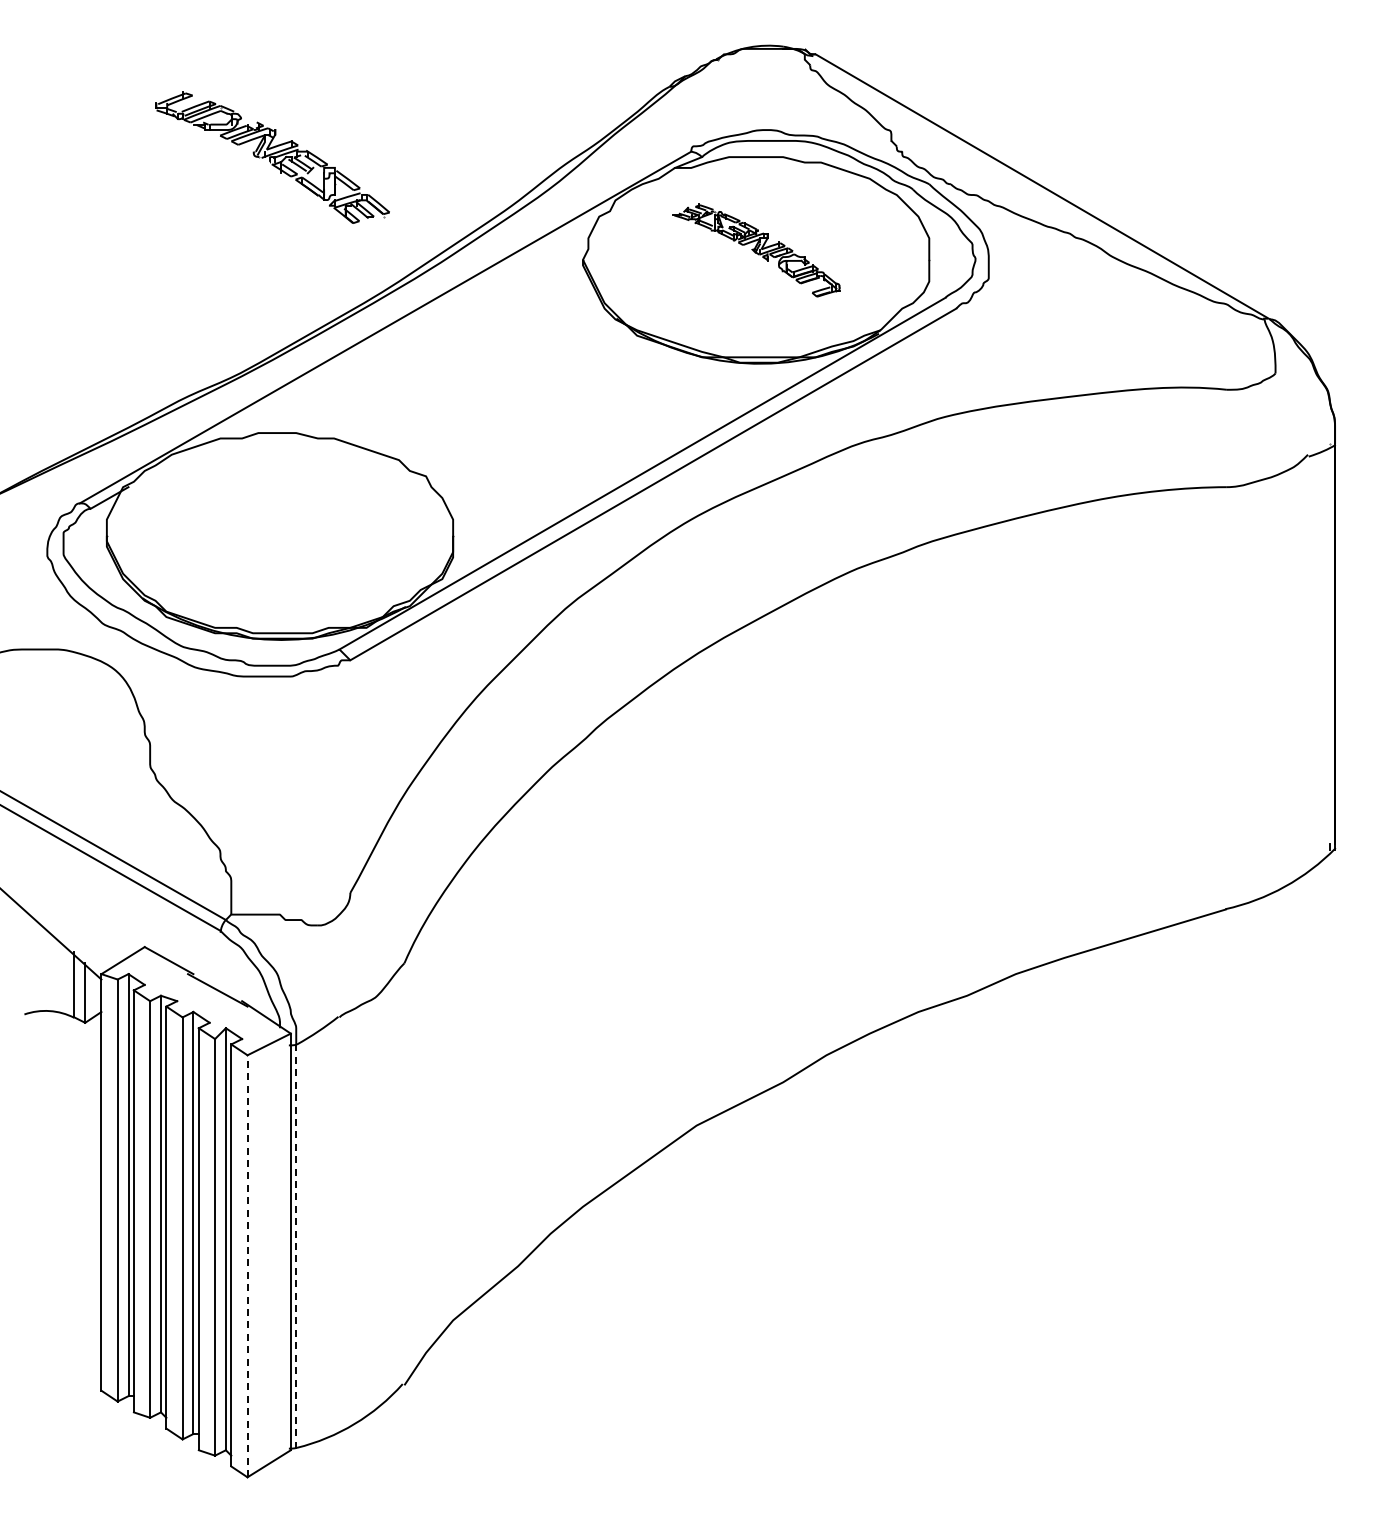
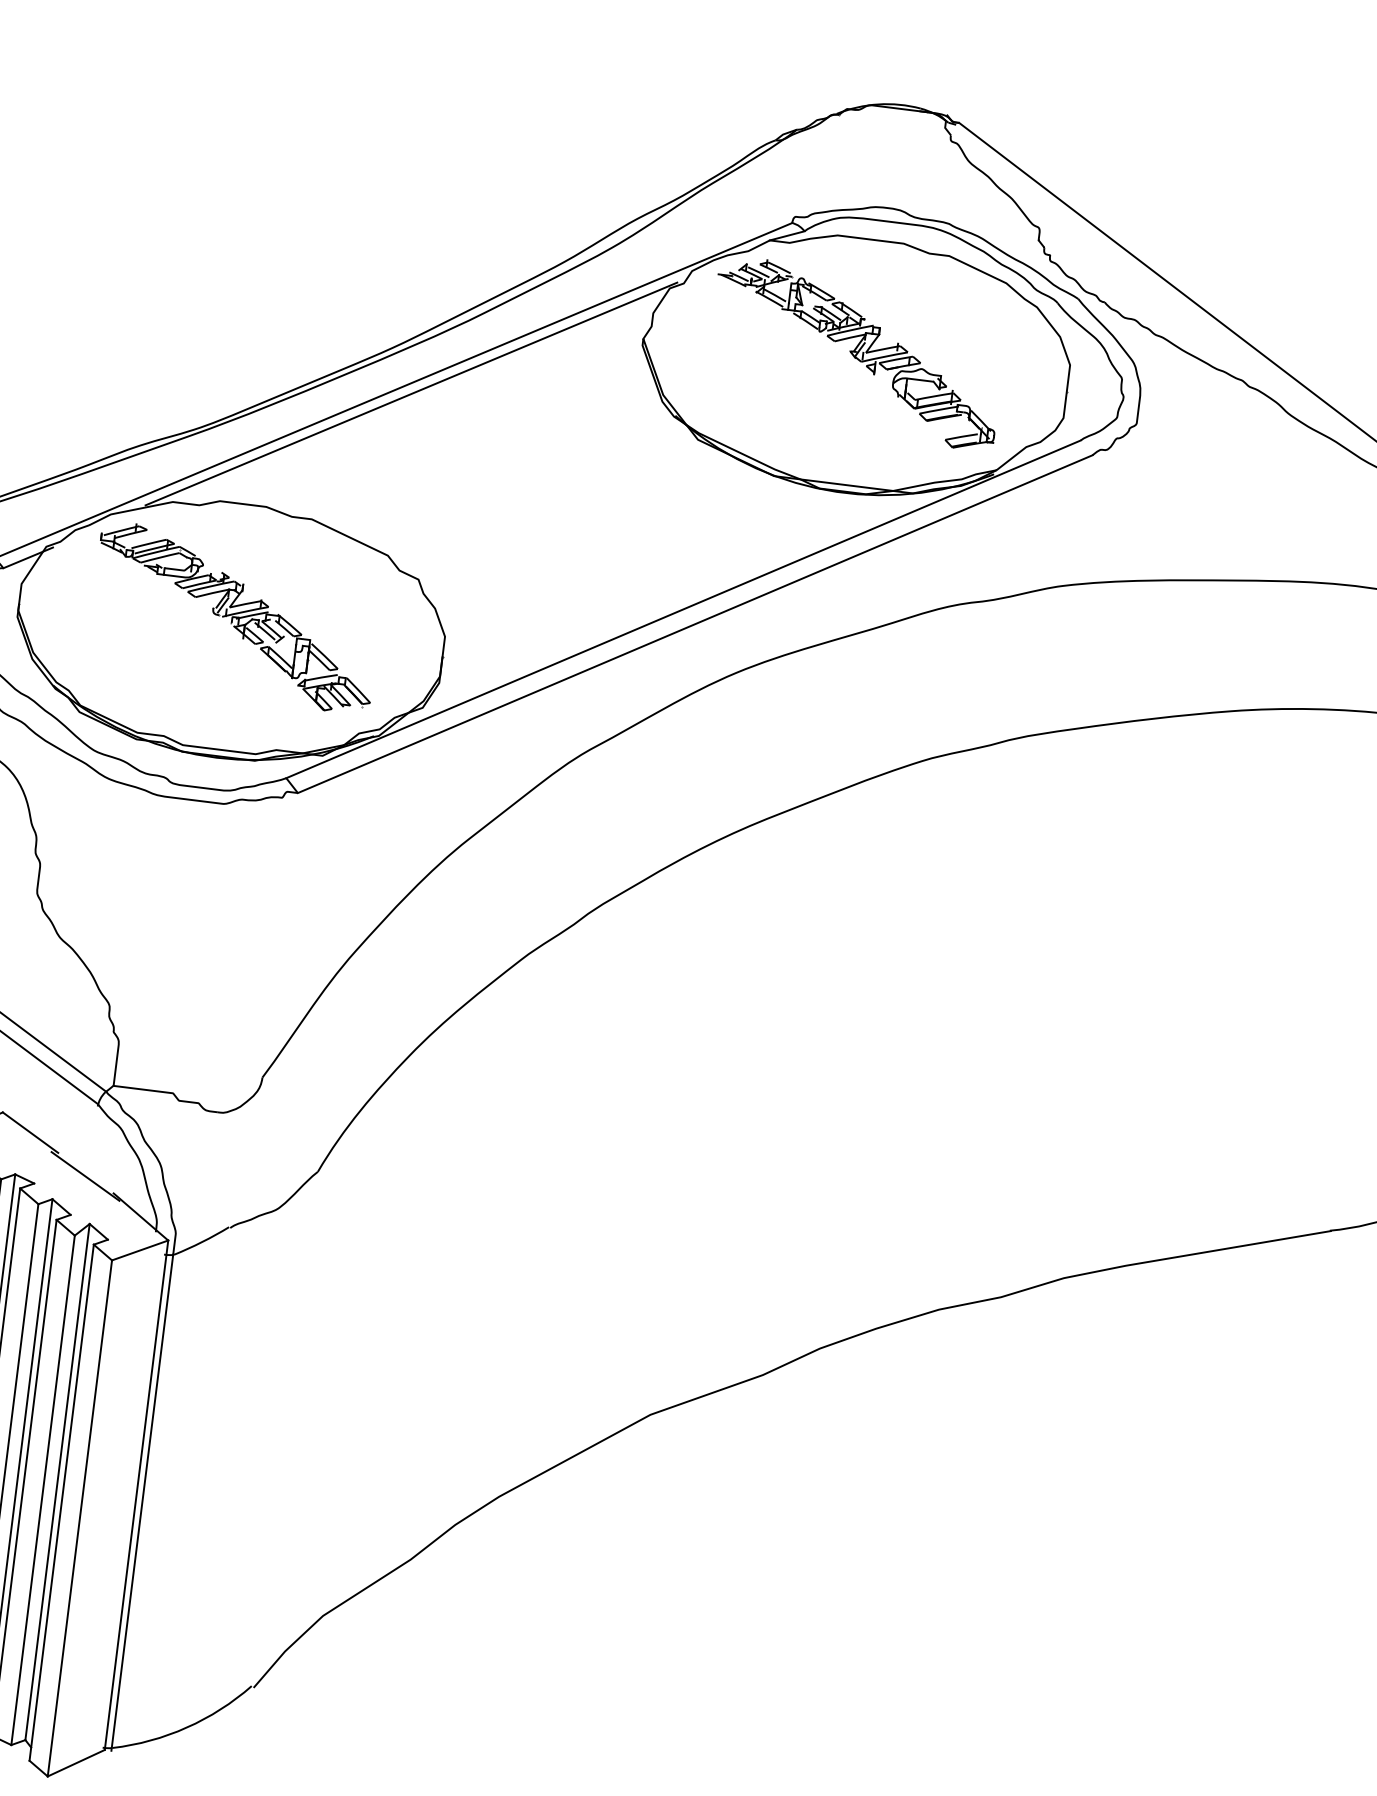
part: (272, 157) -> (235, 617), moved
part: (756, 250) -> (856, 353), size x1.43
line: (401, 327) -> (411, 393), added
line: (296, 1247) -> (142, 1502), dashed -> solid
line: (247, 1265) -> (79, 1517), dashed -> solid

